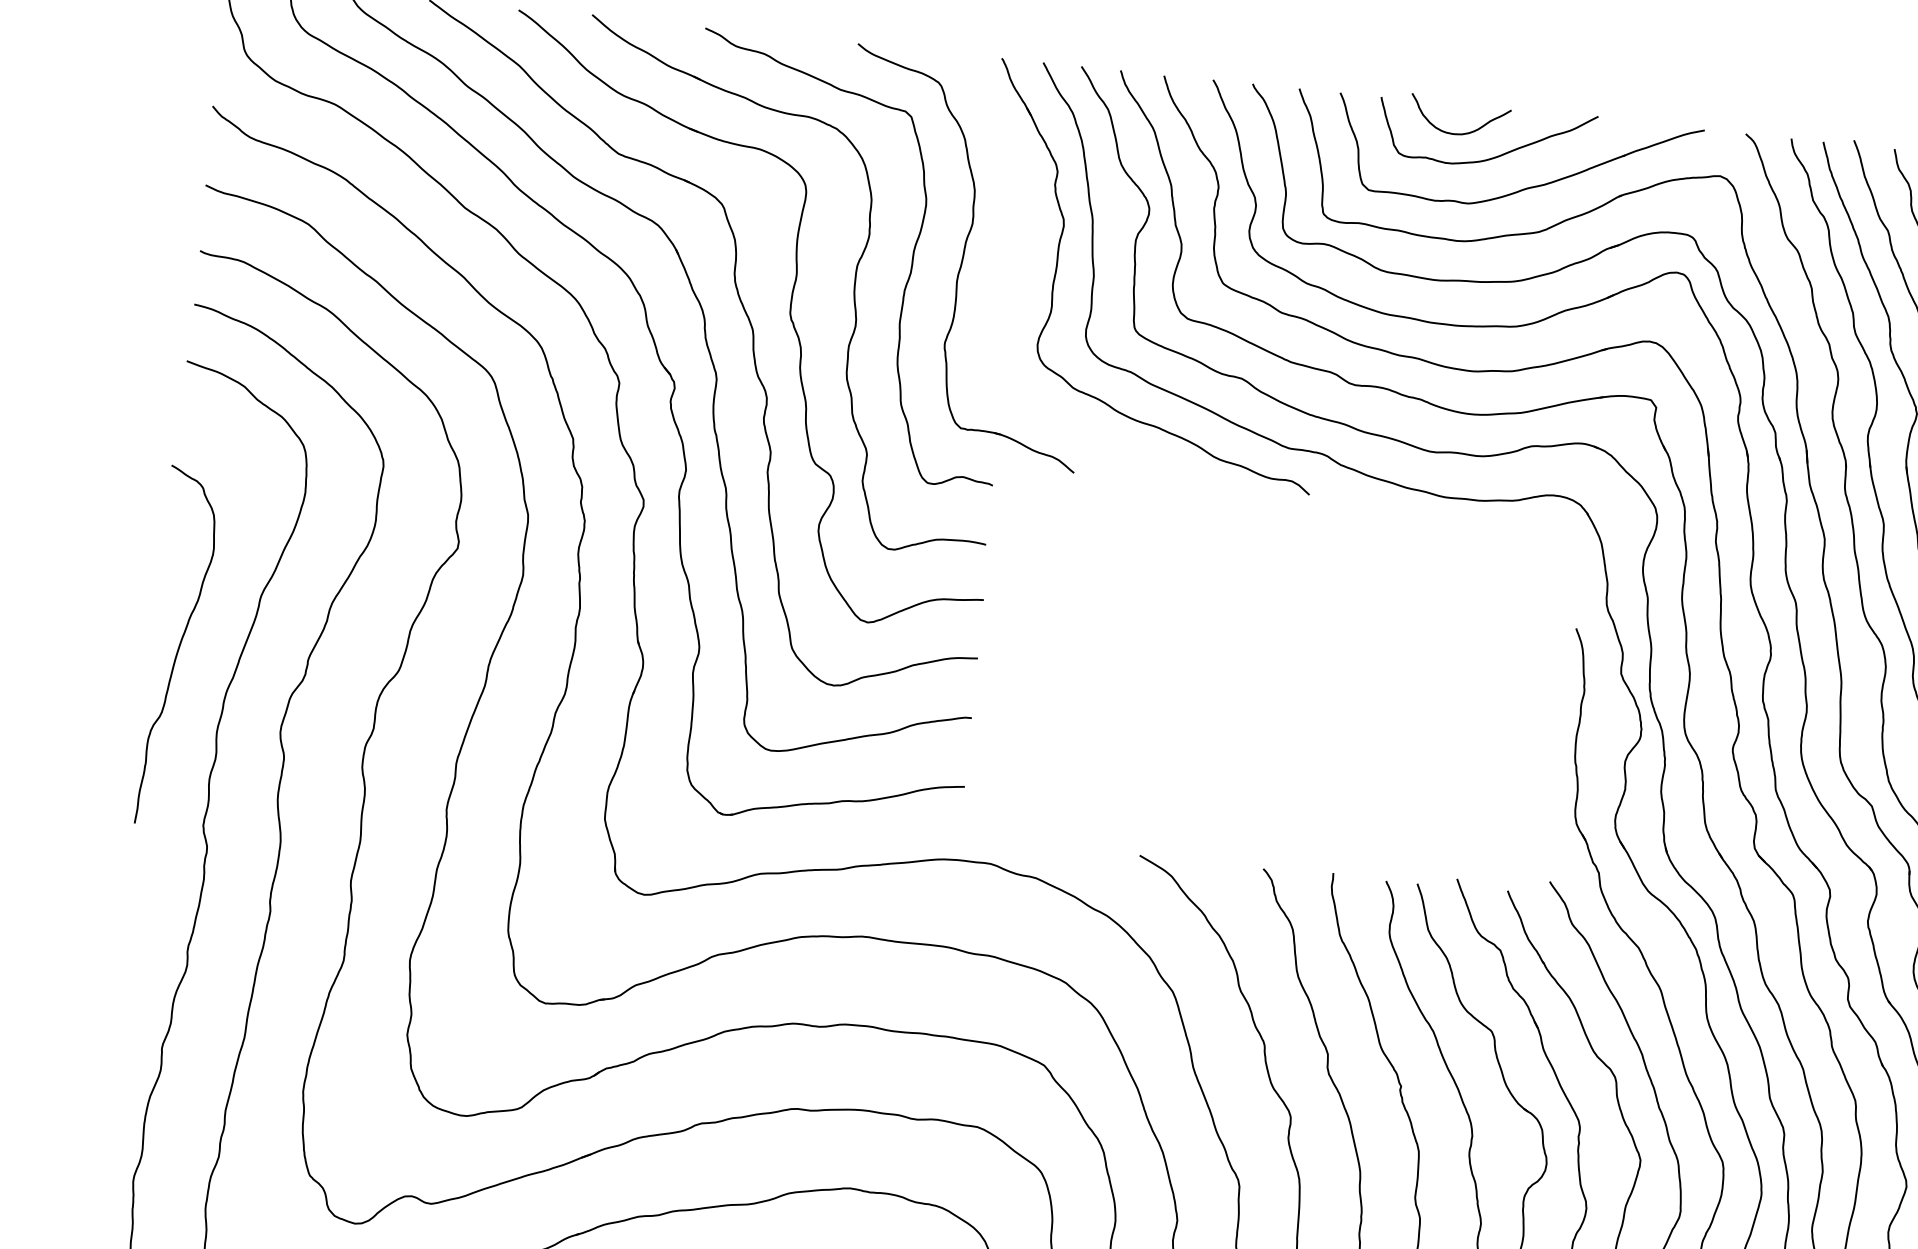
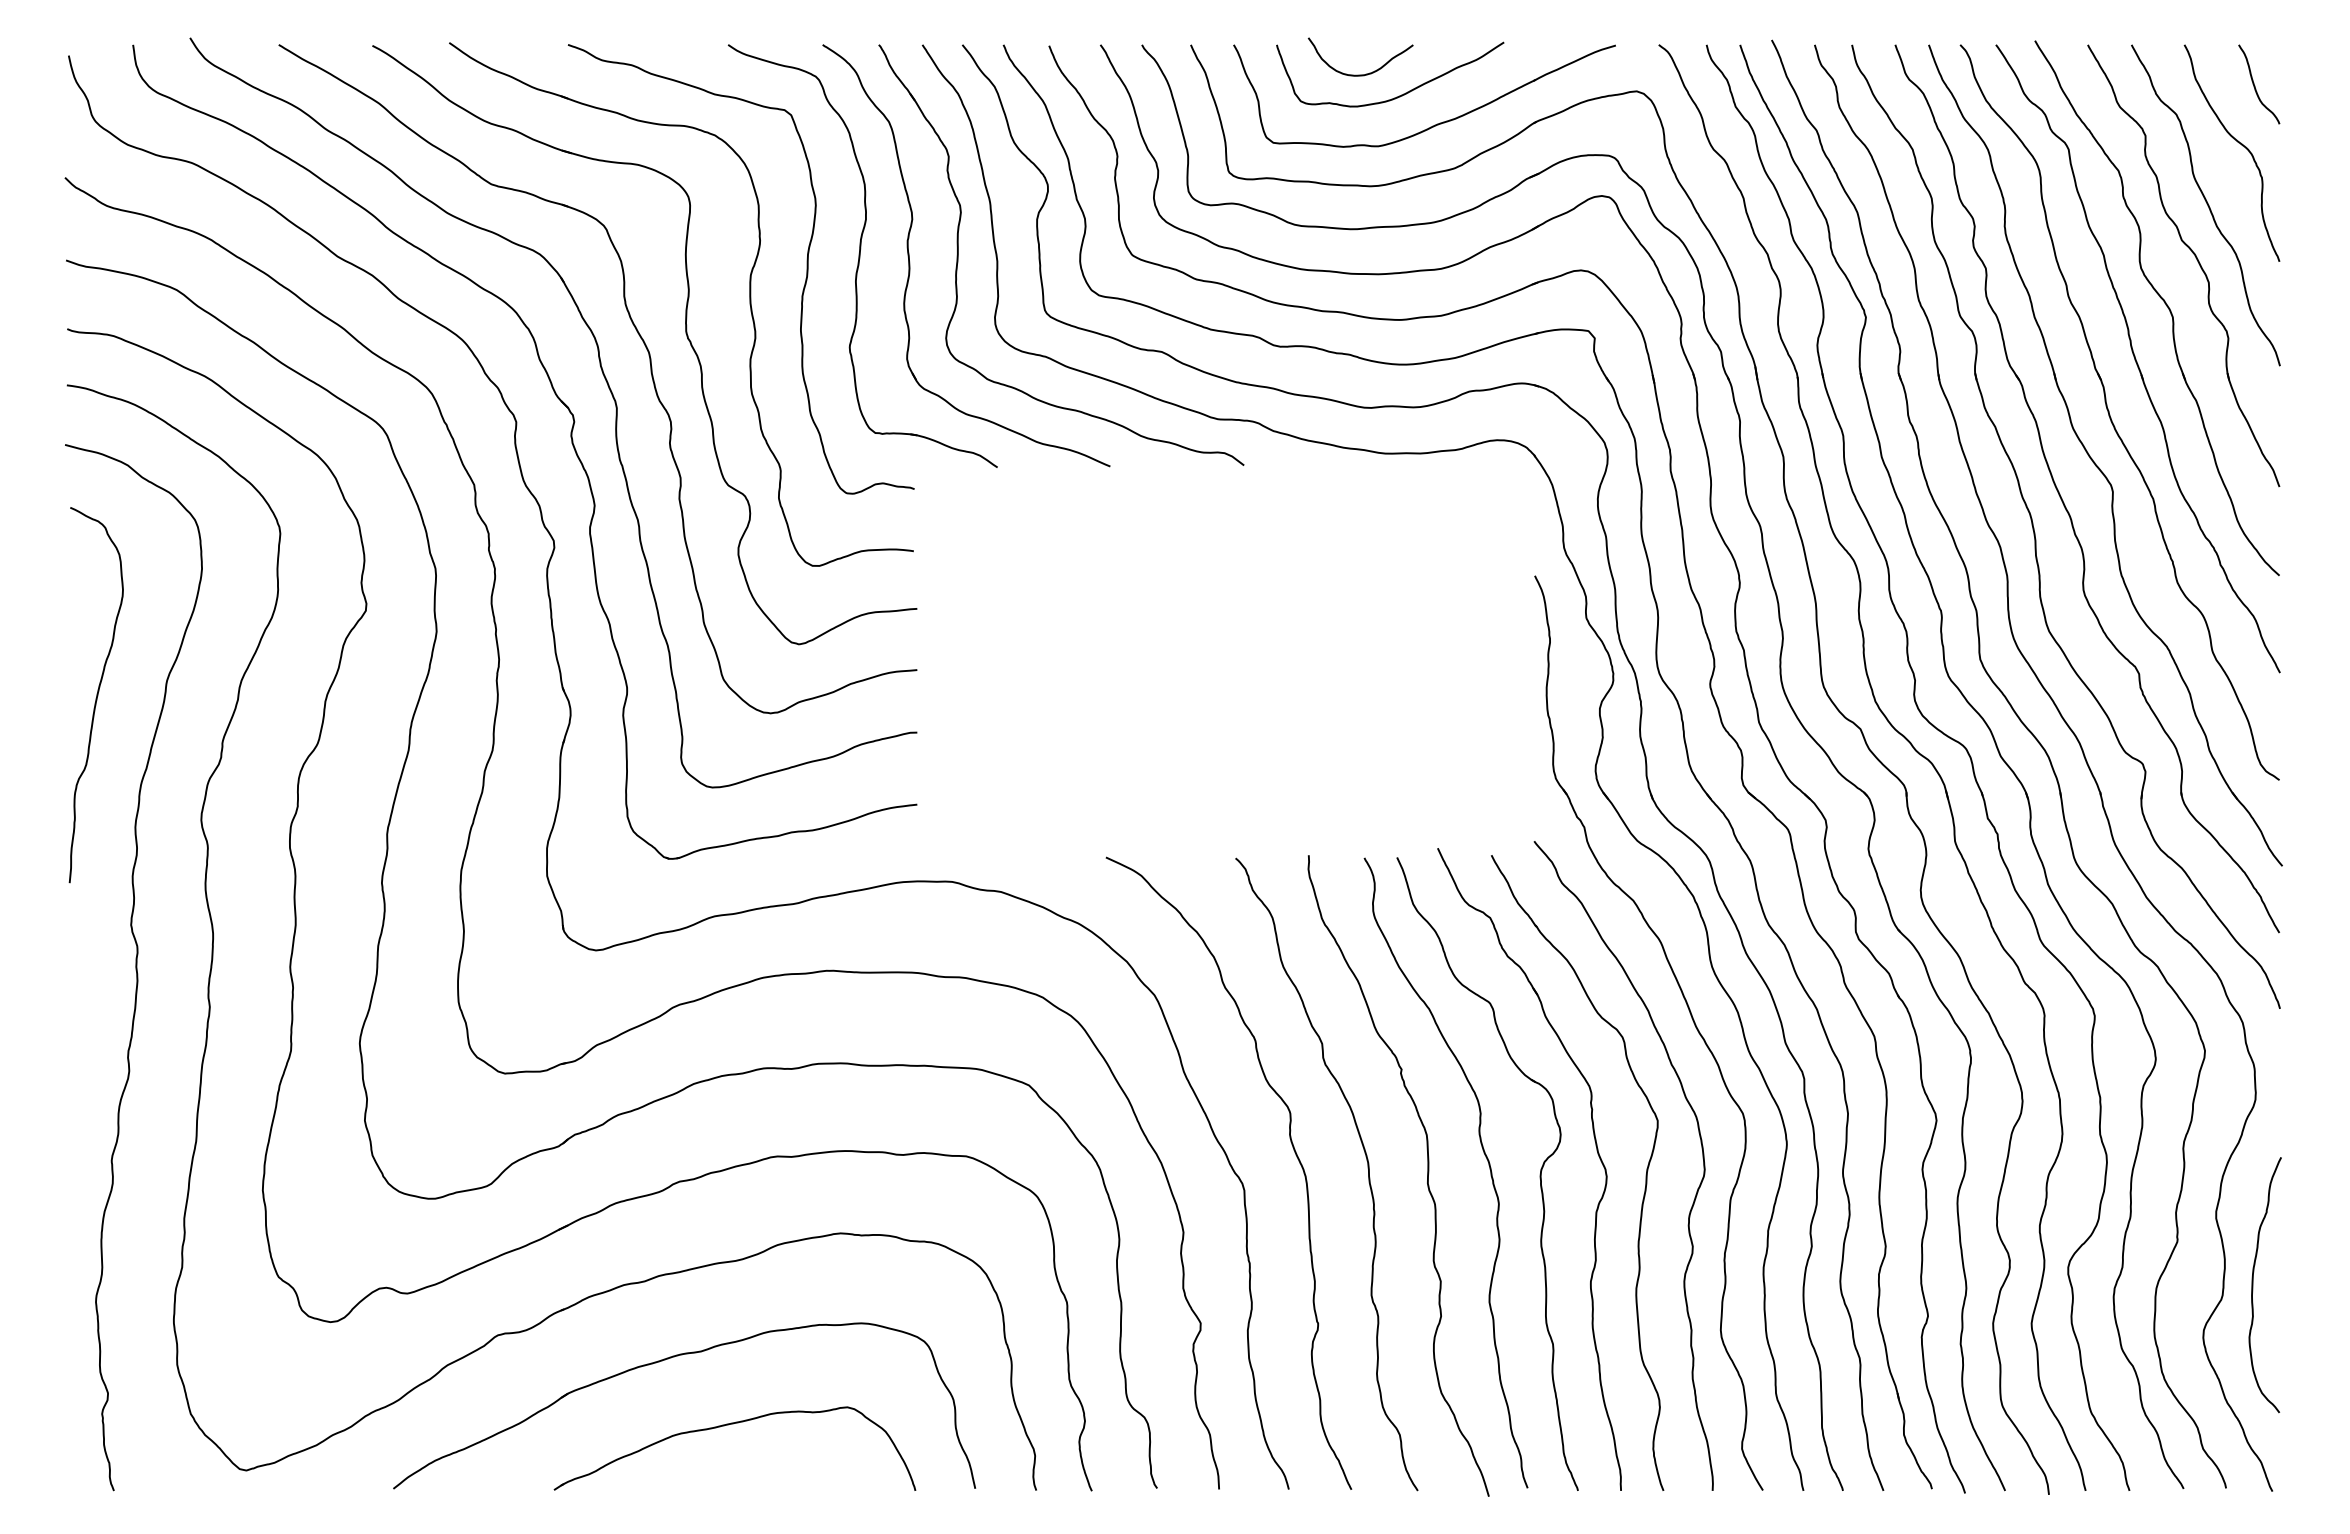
part: (1010, 269) -> (910, 262), added
curve: (178, 647) -> (96, 695), moved

